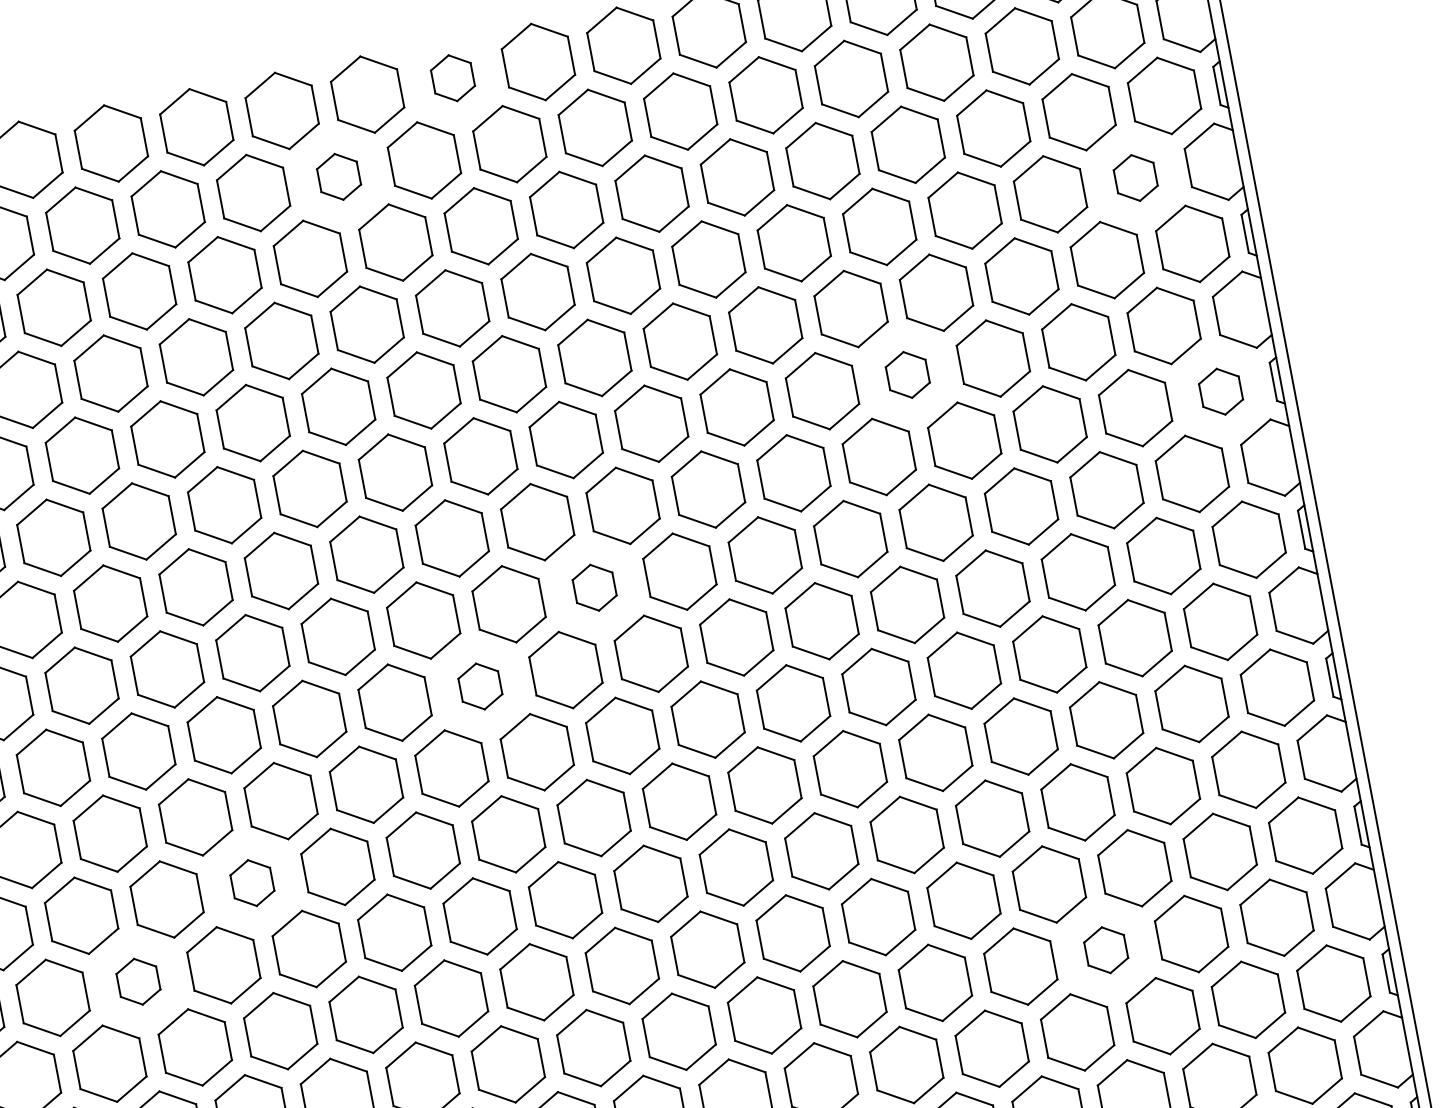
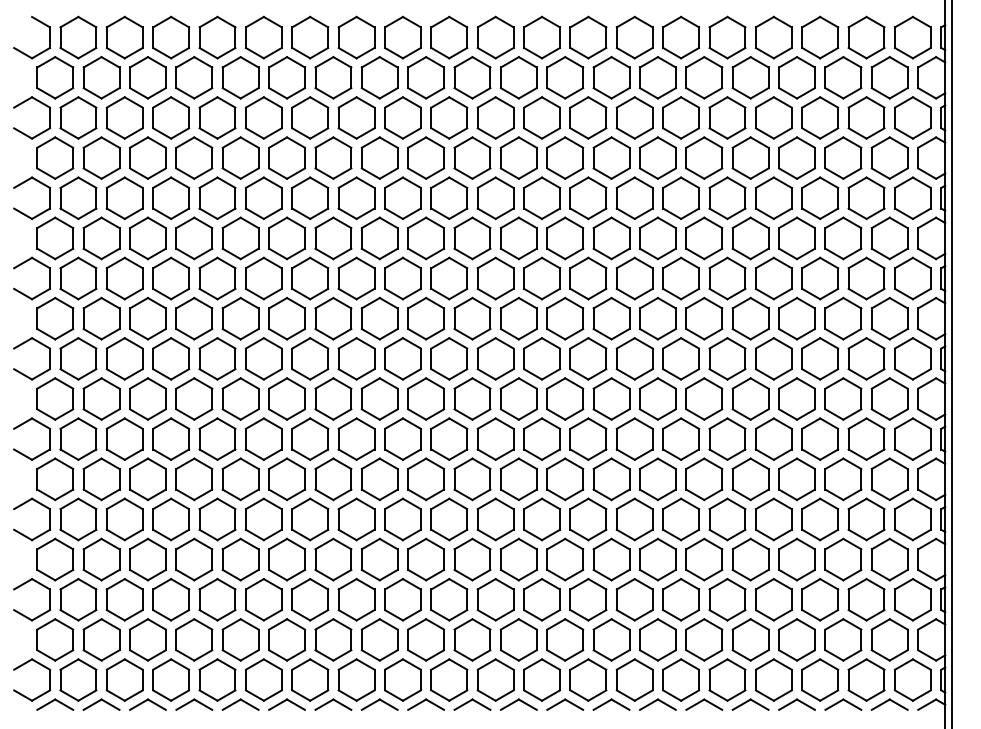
part: (452, 78) -> (541, 37), size x1.67
part: (338, 176) -> (472, 77), size x1.67
part: (1135, 177) -> (889, 157), size x1.67
part: (907, 375) -> (750, 238), size x1.67
part: (1220, 391) -> (912, 278), size x1.67
part: (594, 587) -> (565, 318), size x1.67
part: (480, 685) -> (495, 358), size x1.67
part: (252, 882) -> (356, 438), size x1.67
part: (1105, 950) -> (796, 559), size x1.67
part: (137, 982) -> (286, 479), size x1.67

